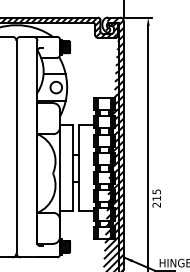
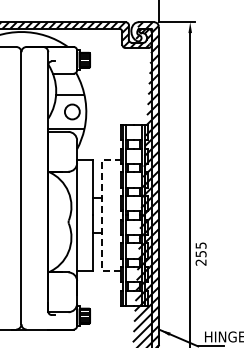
line: (79, 167) -> (101, 214), solid -> dashed
text: (156, 198) -> (200, 254), 215 -> 255

